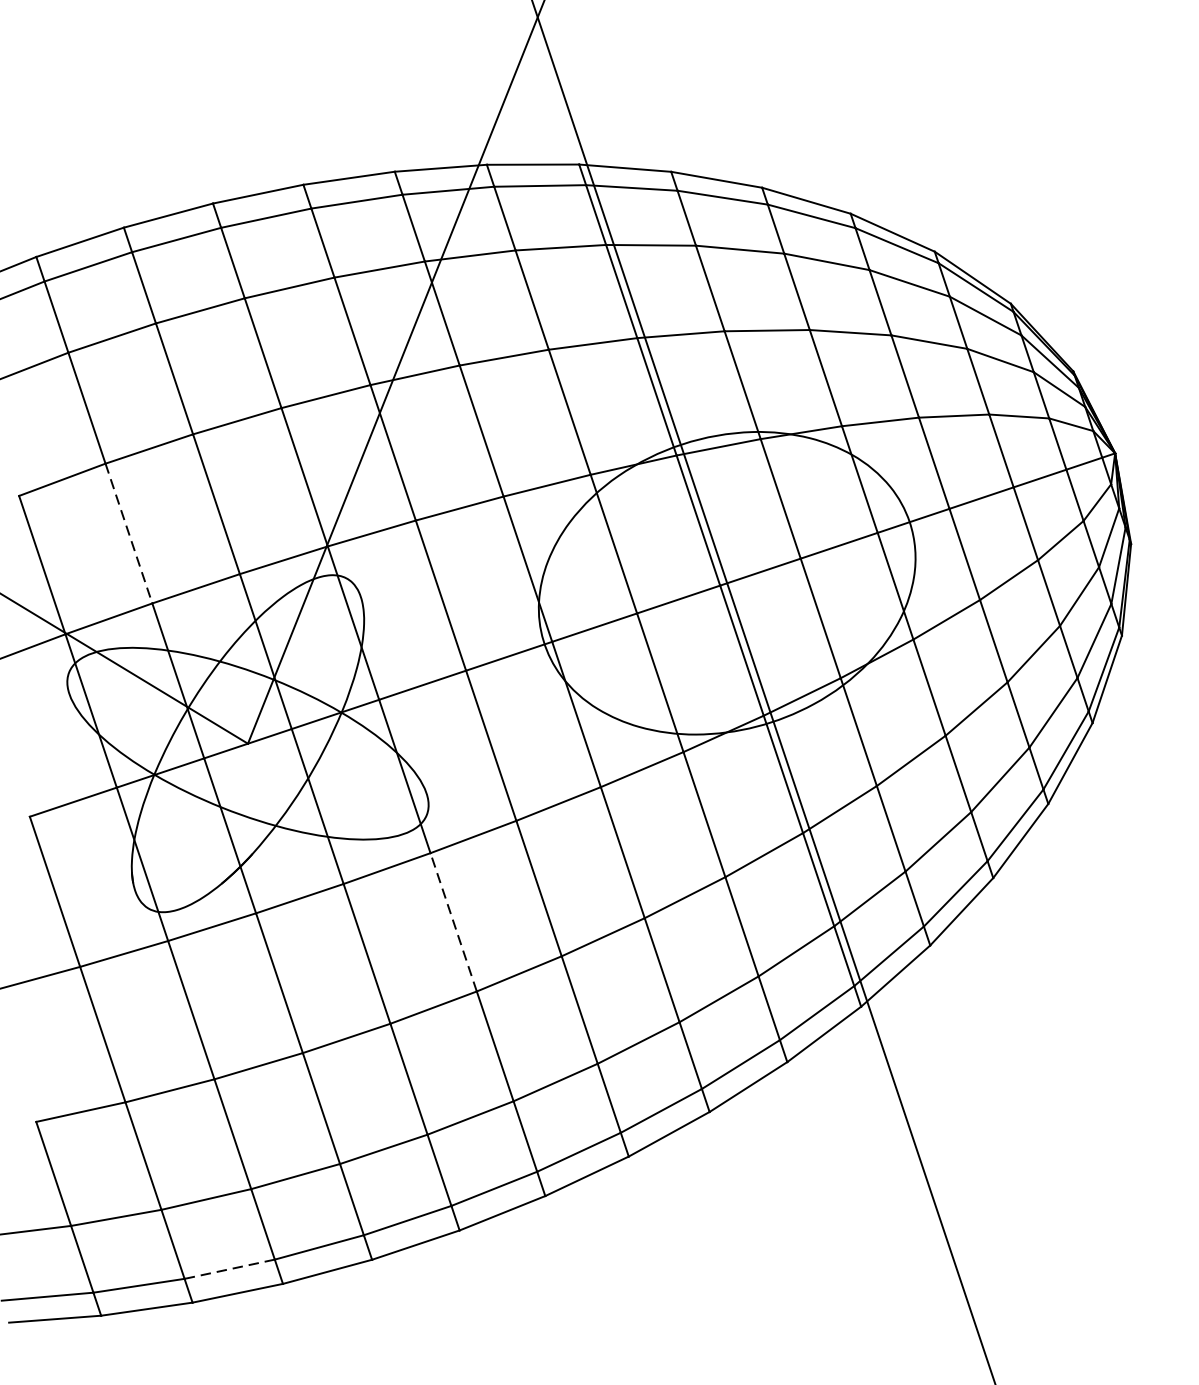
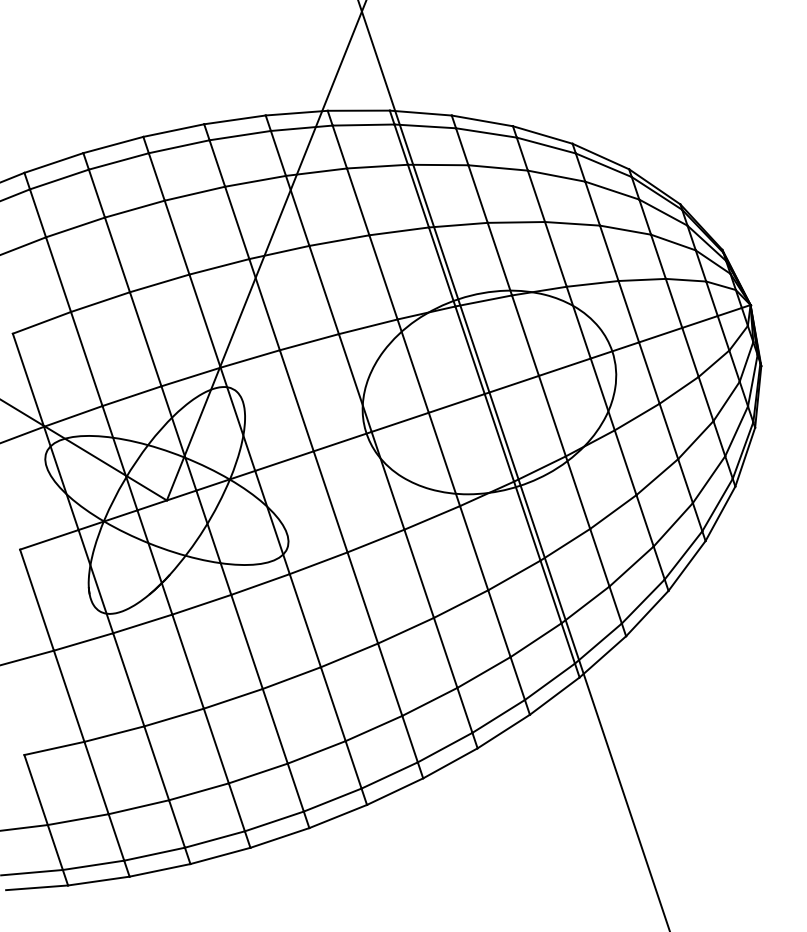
line: (128, 534) -> (86, 359), dashed -> solid
line: (453, 922) -> (305, 620), dashed -> solid
line: (229, 1269) -> (154, 854), dashed -> solid

